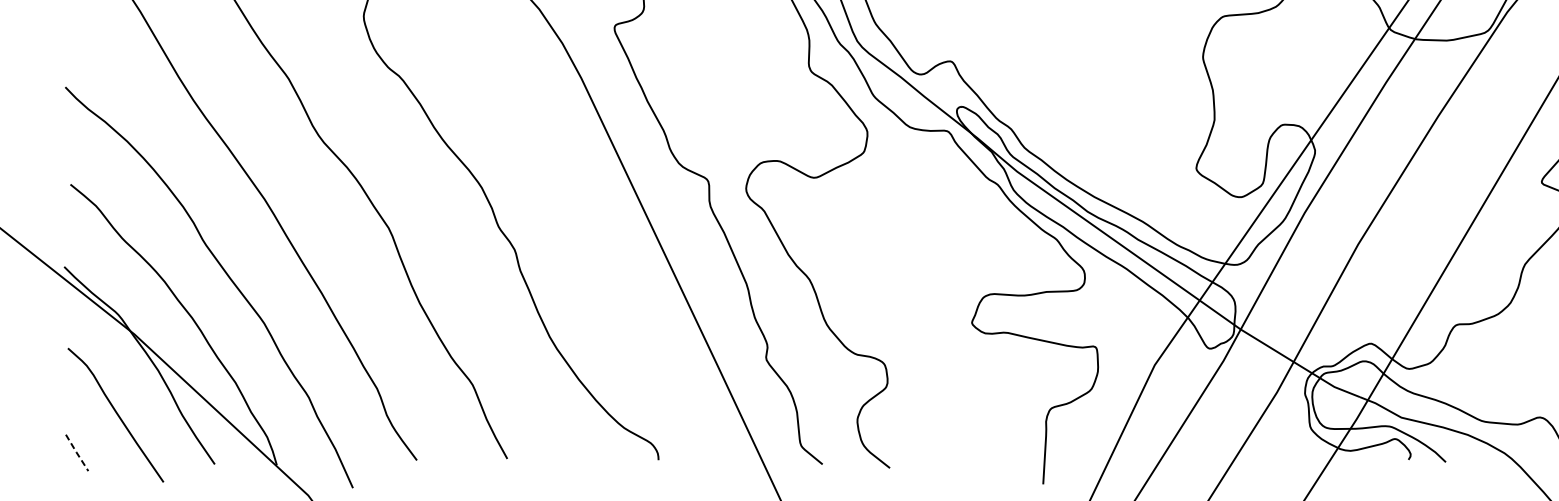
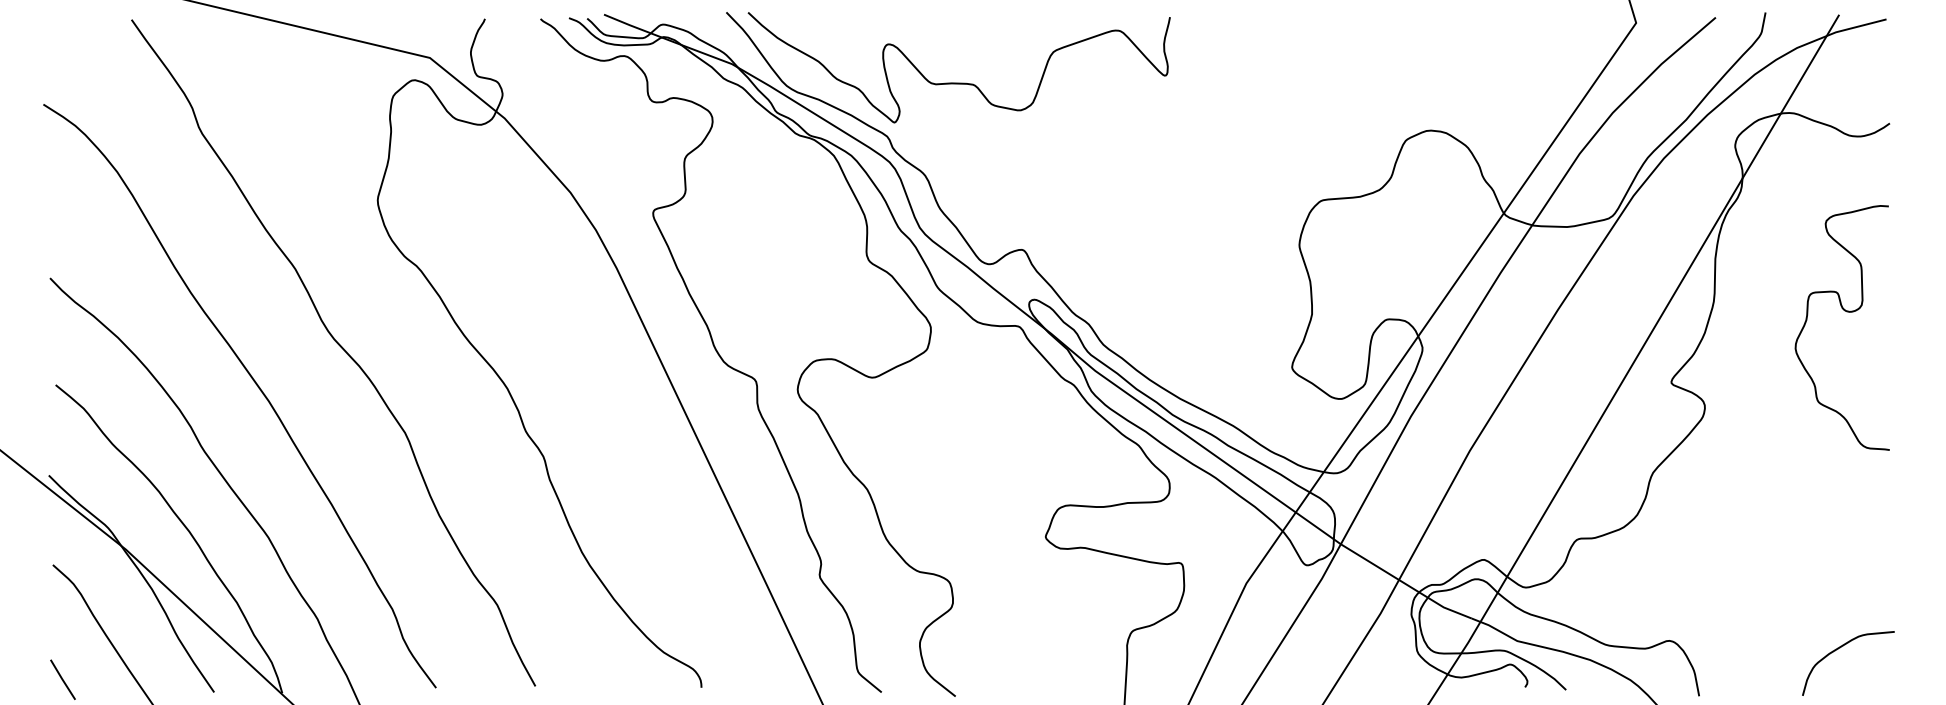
line: (76, 452) -> (62, 679), dashed -> solid

